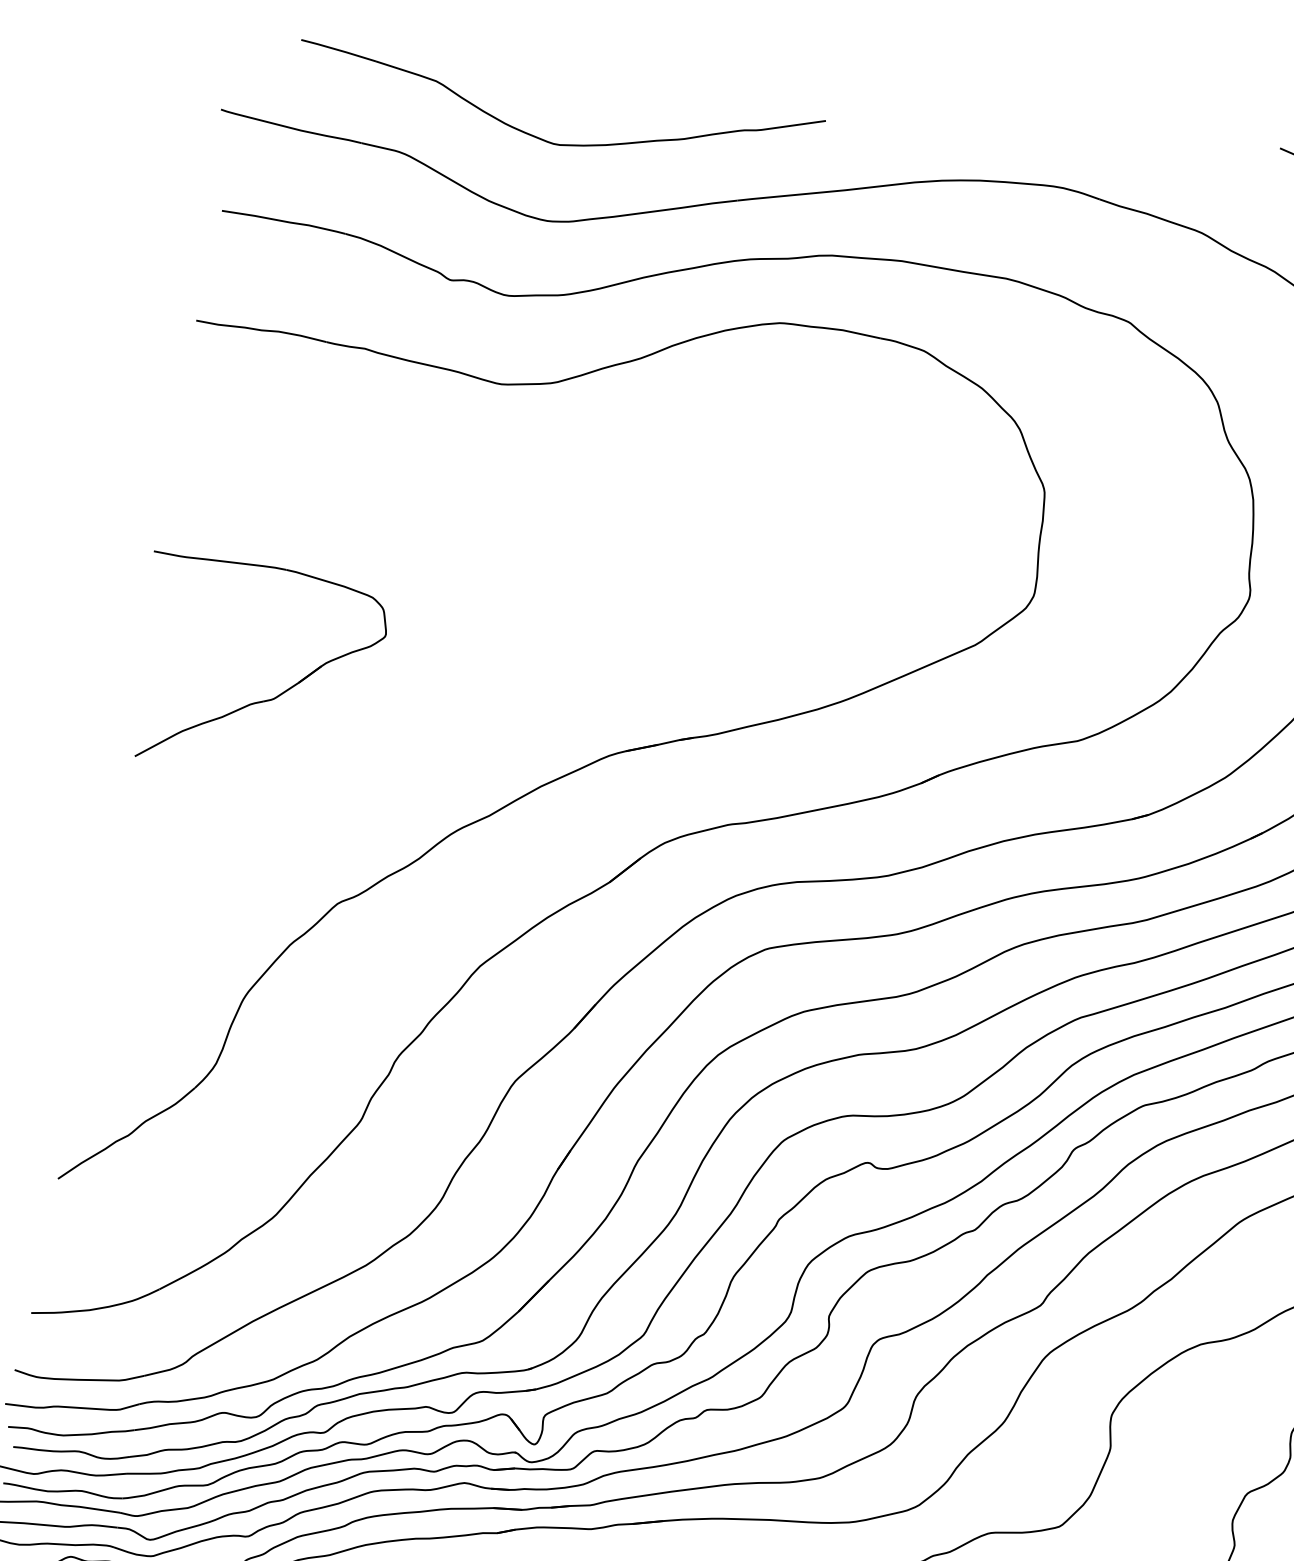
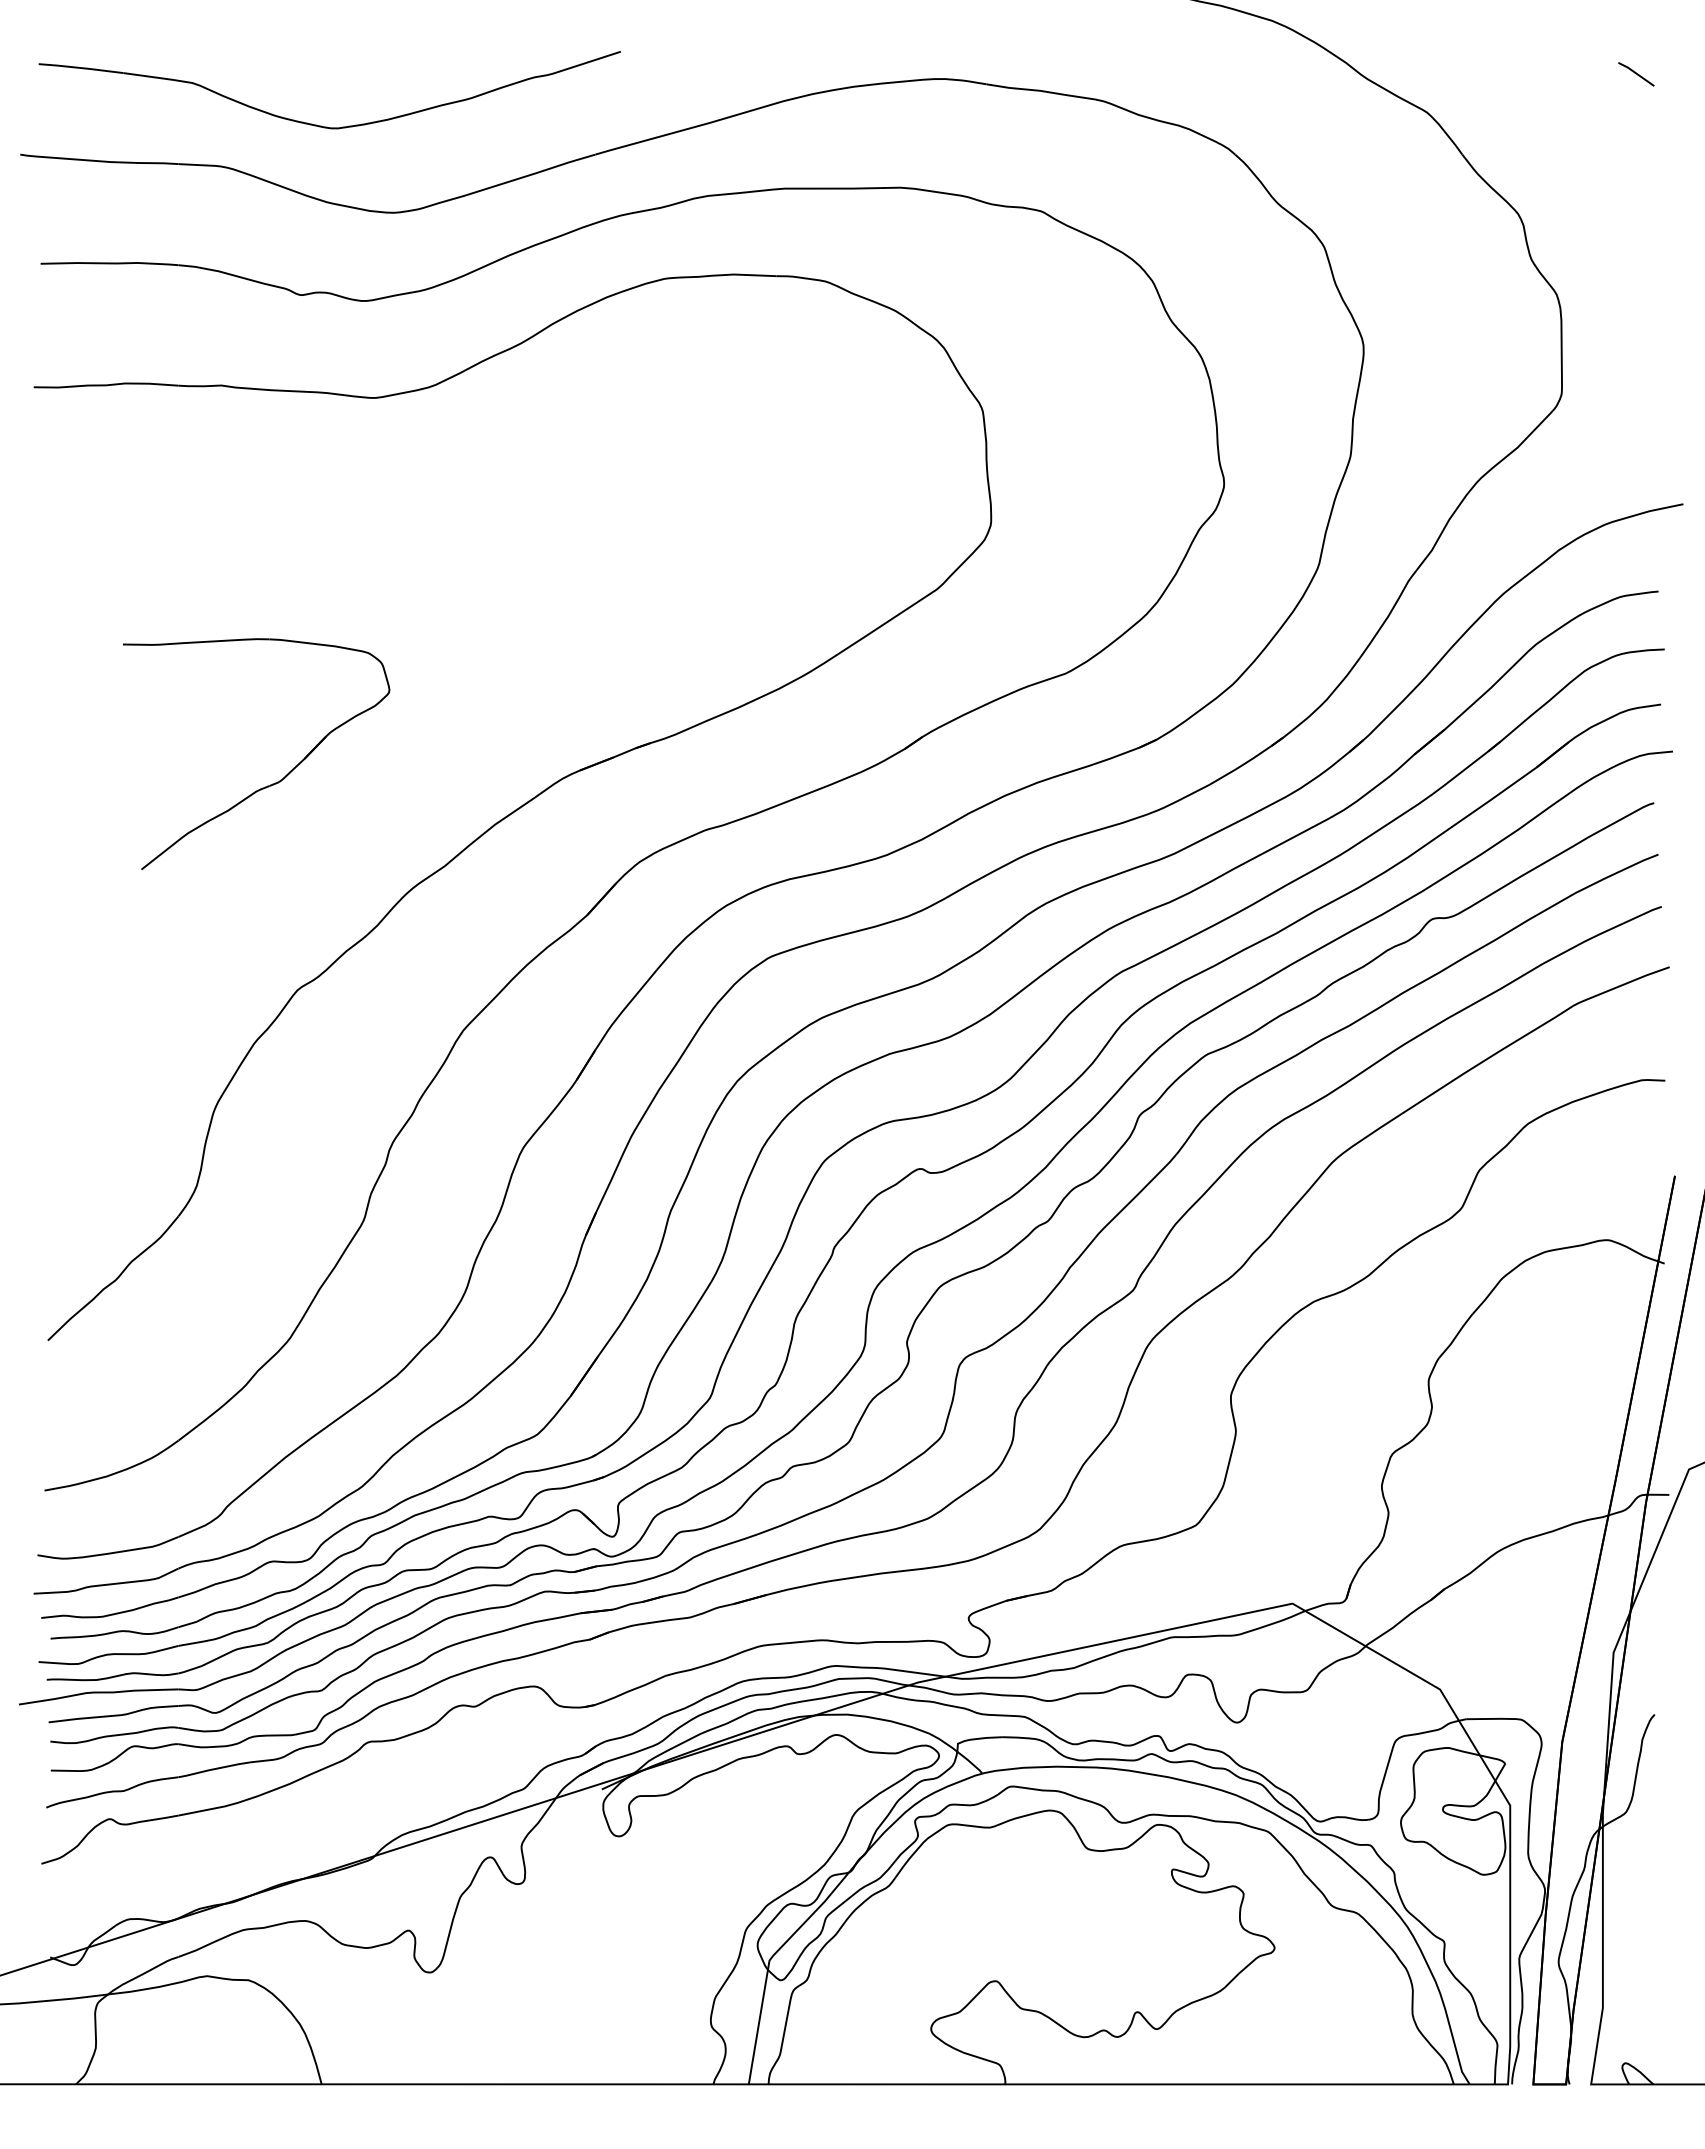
part: (545, 139) -> (321, 125), moved
part: (261, 700) -> (267, 785), moved

